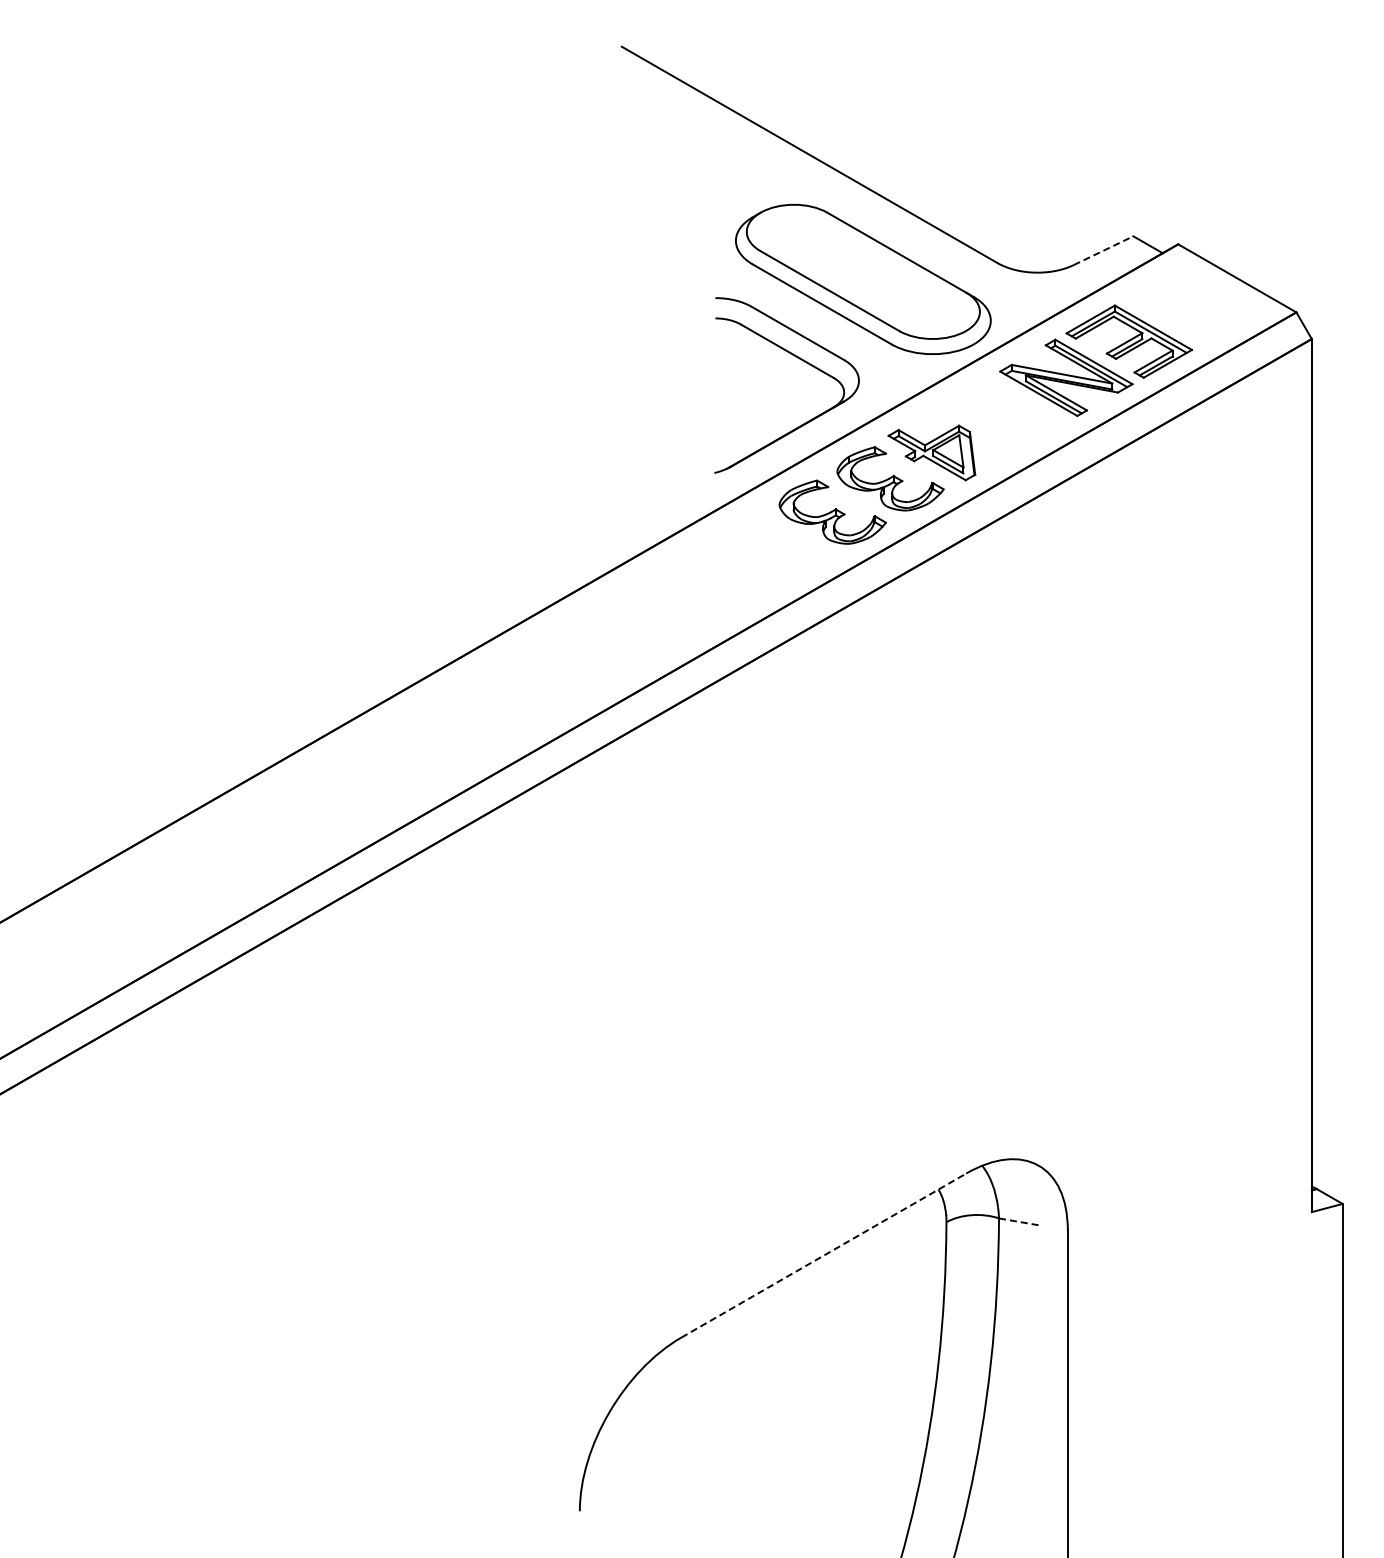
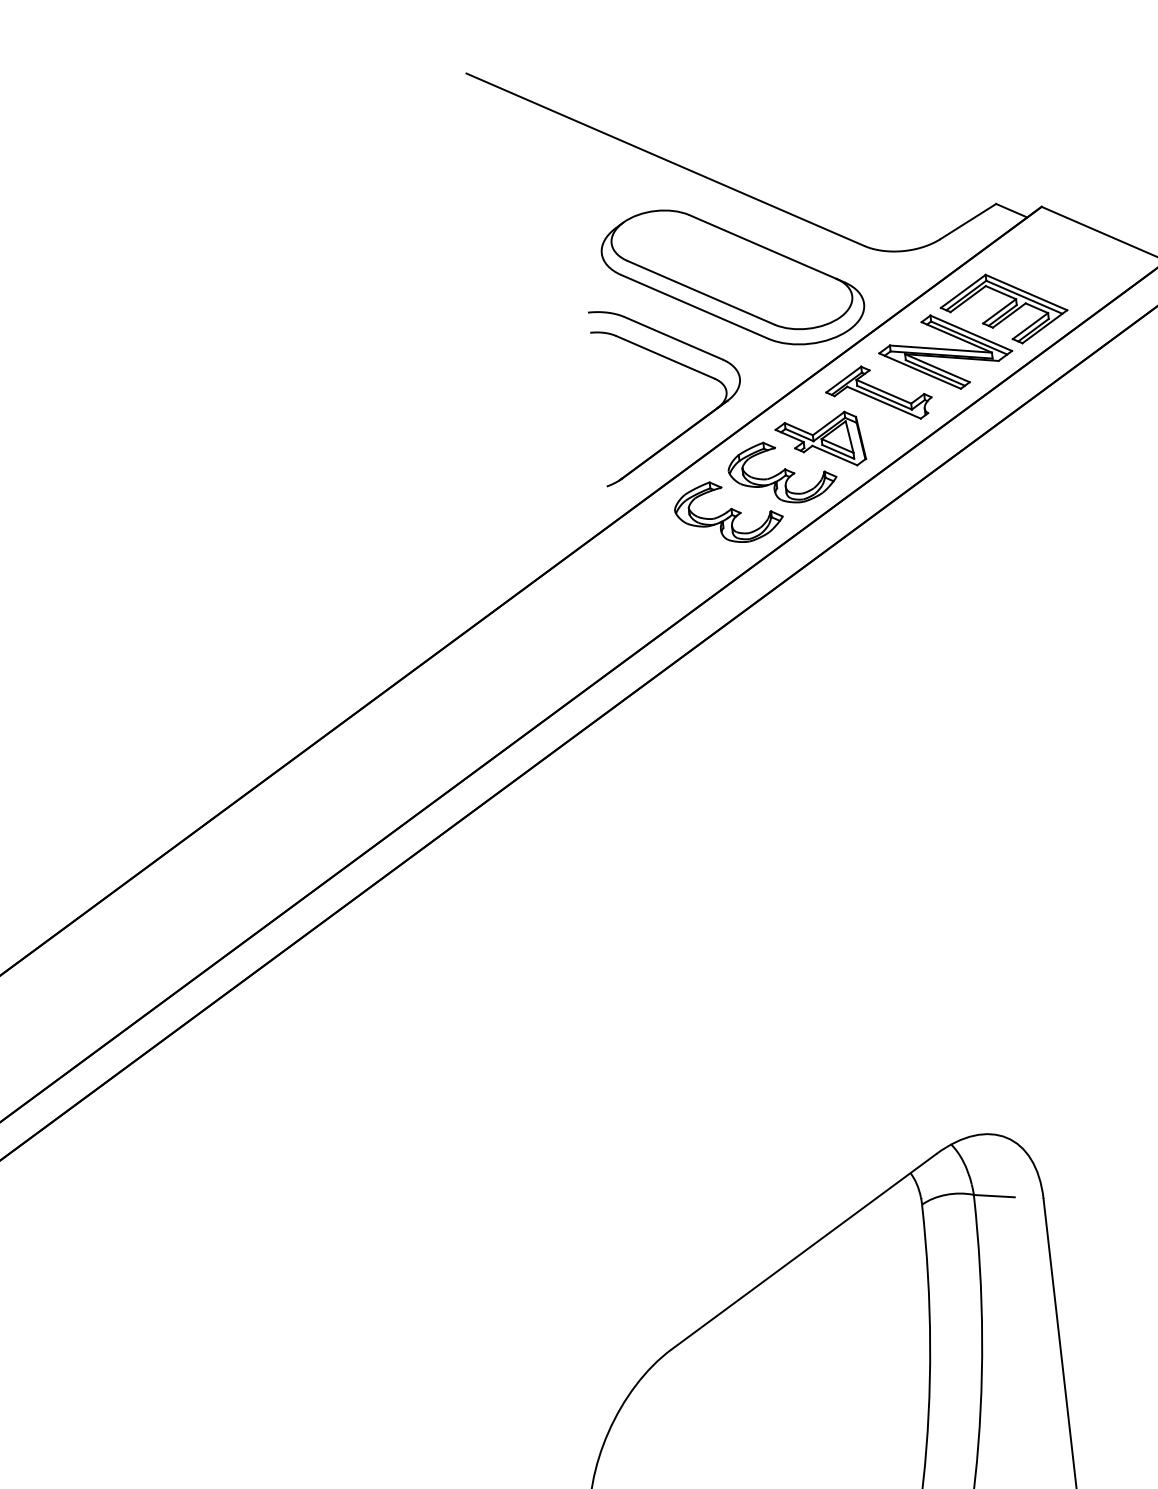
line: (1103, 250) -> (968, 221), dashed -> solid
part: (995, 411) -> (879, 393), added
line: (1019, 1222) -> (994, 1196), dashed -> solid
line: (824, 1255) -> (804, 1251), dashed -> solid

